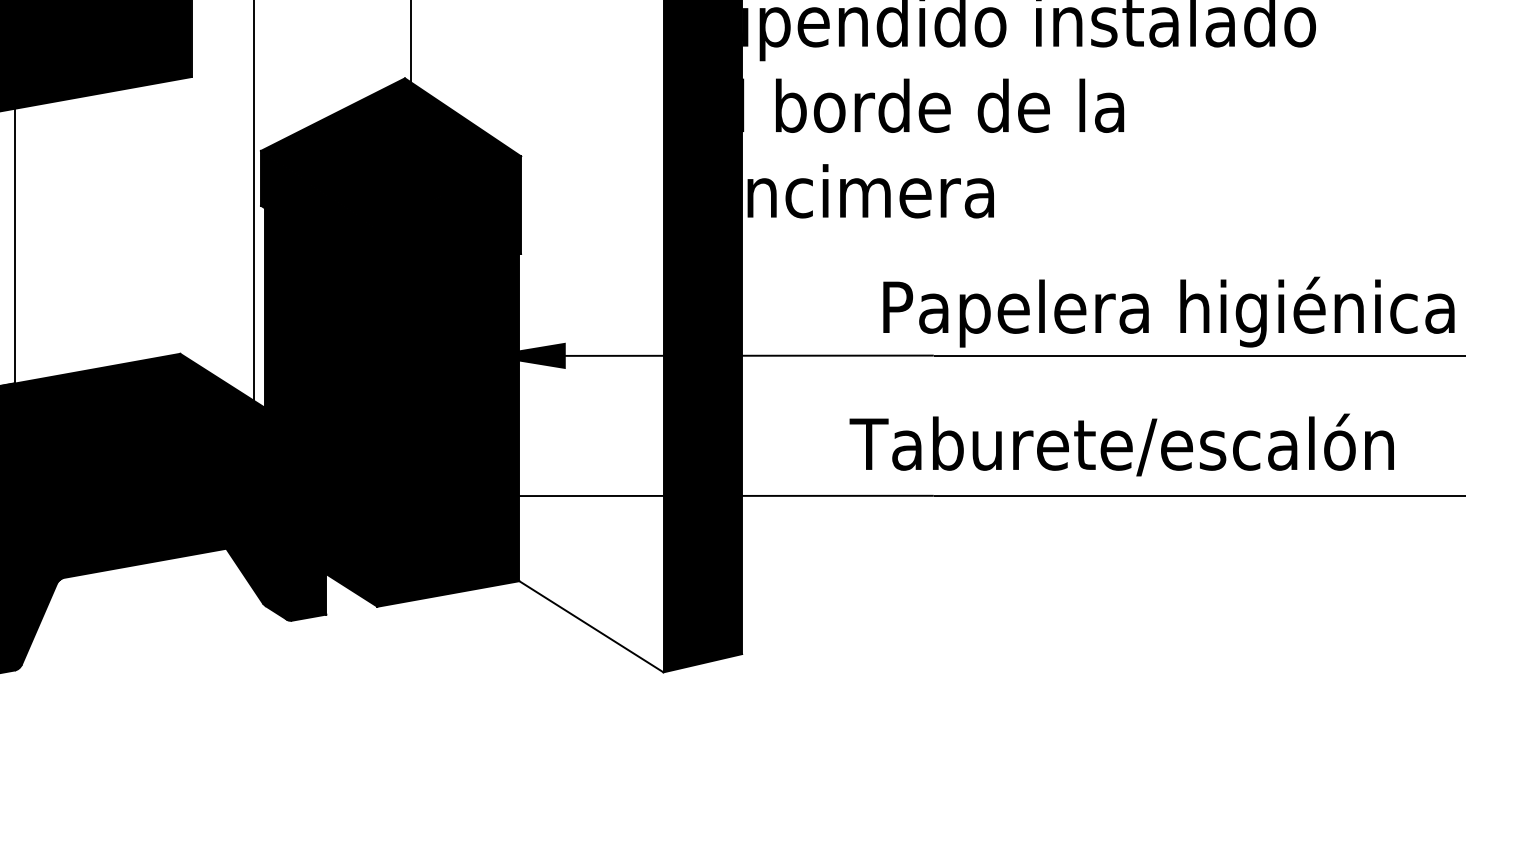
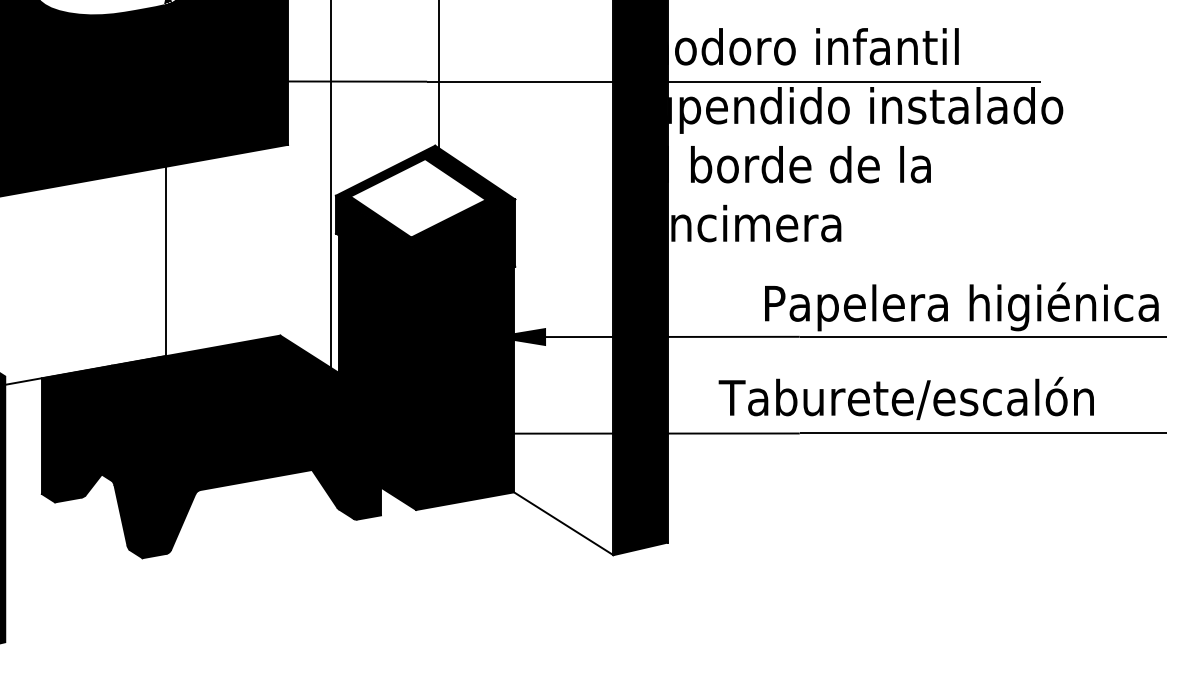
fill: (380, 154) -> (418, 198), removed
text: (1120, 445) -> (905, 398), moved

